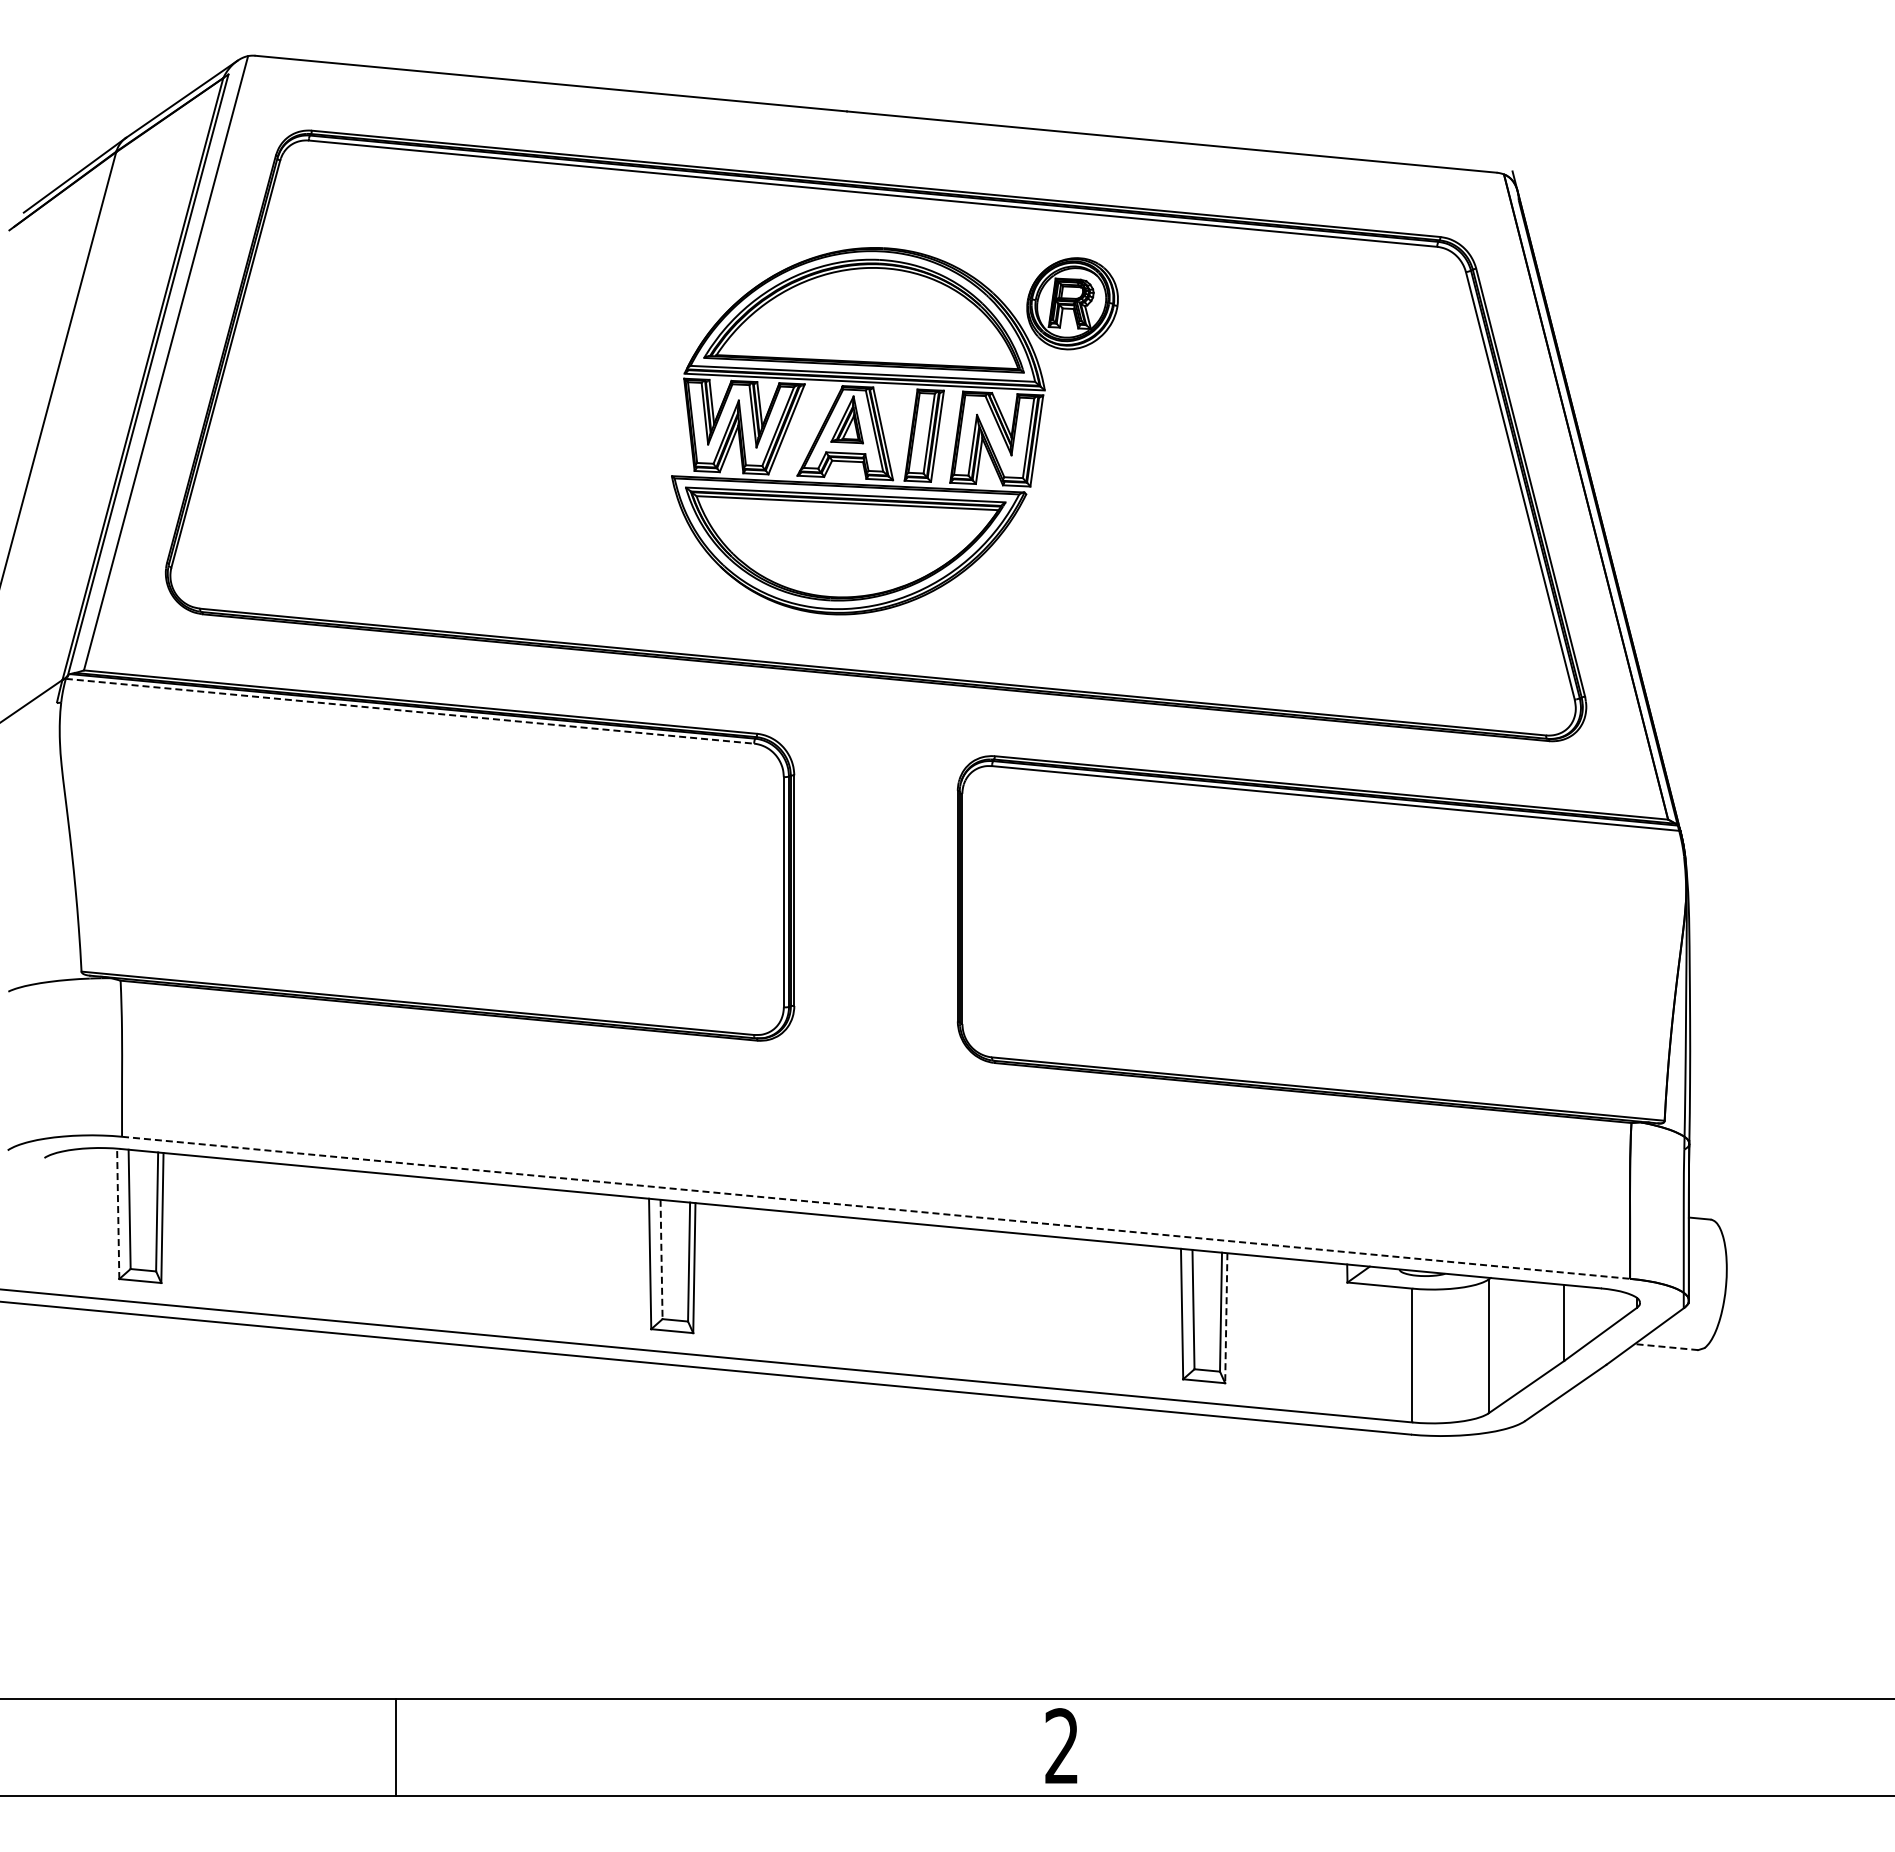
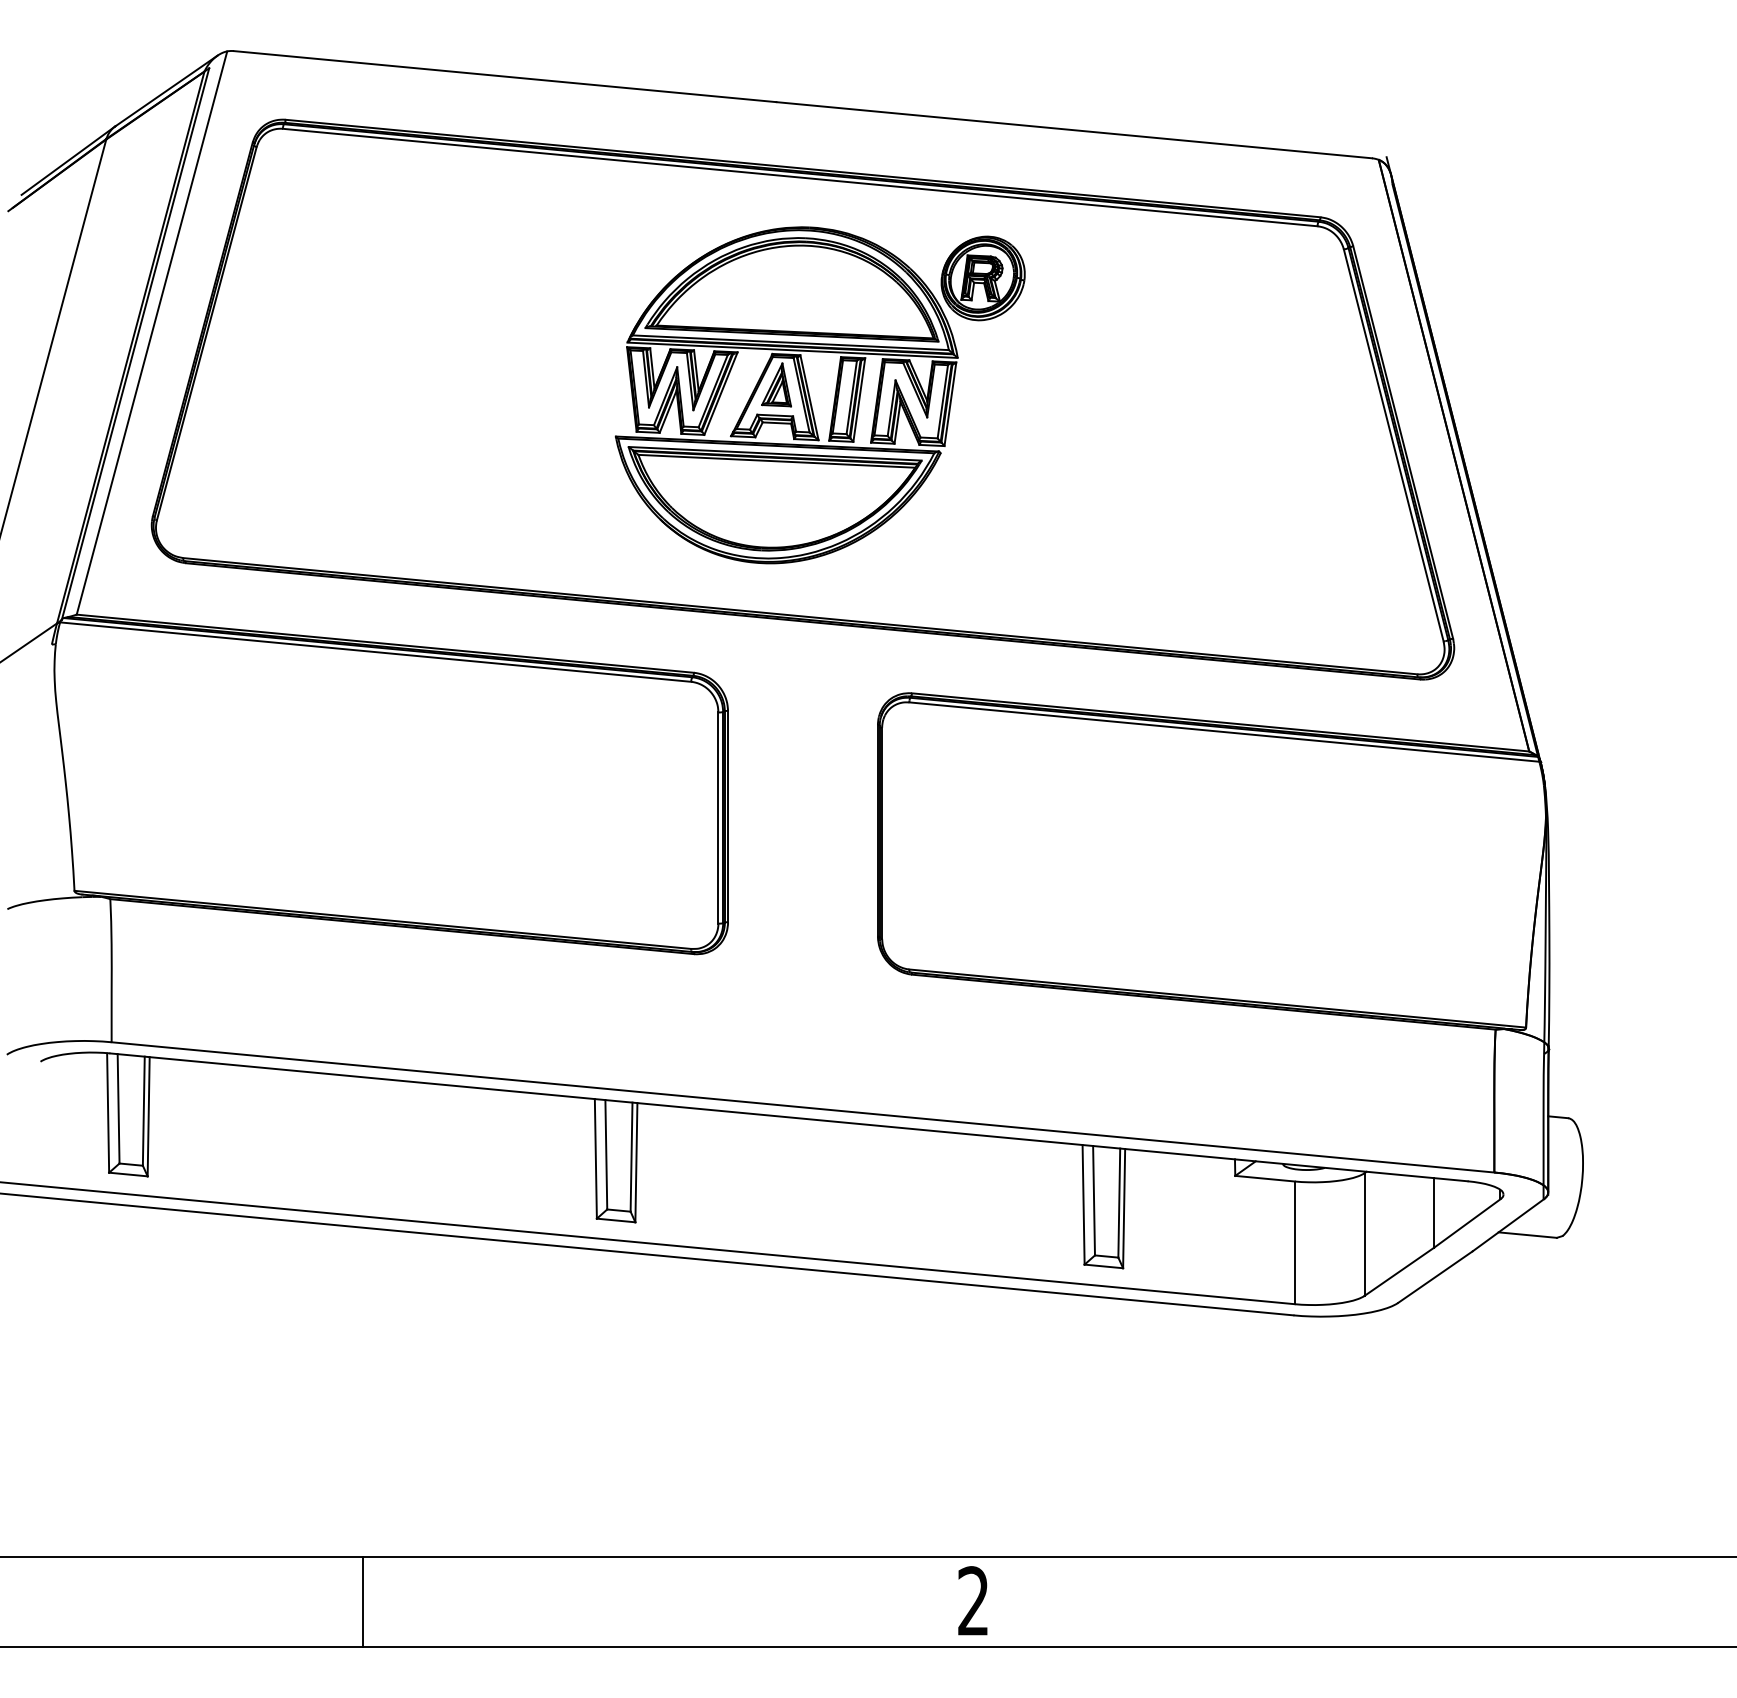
line: (410, 711) -> (376, 652), dashed -> solid
line: (876, 1207) -> (803, 1107), dashed -> solid
line: (118, 1213) -> (108, 1112), dashed -> solid
line: (661, 1259) -> (606, 1154), dashed -> solid
line: (1226, 1318) -> (1124, 1208), dashed -> solid
line: (1666, 1347) -> (1527, 1235), dashed -> solid

